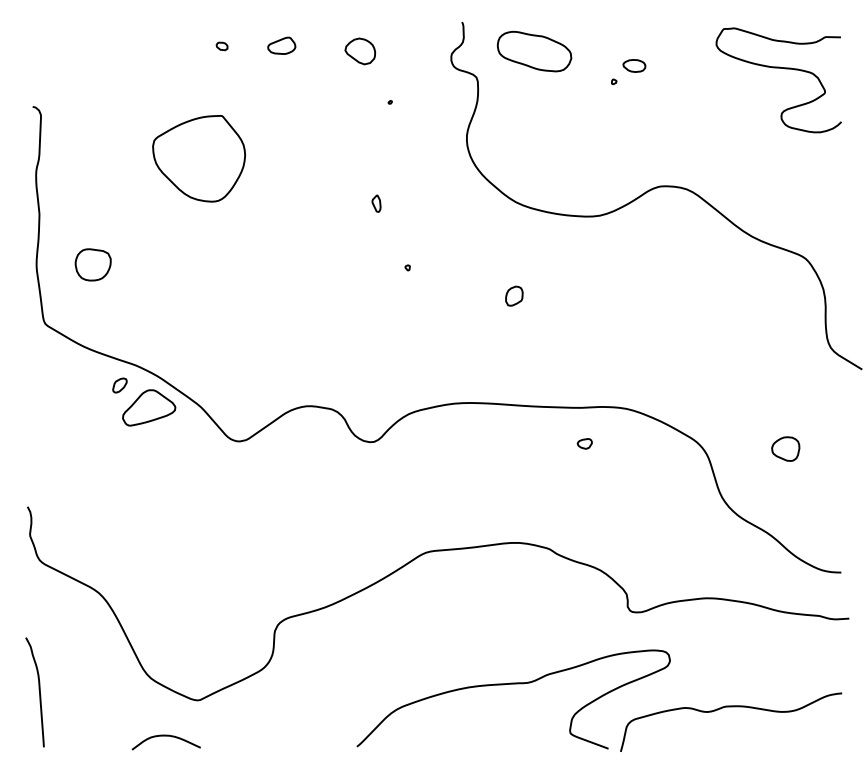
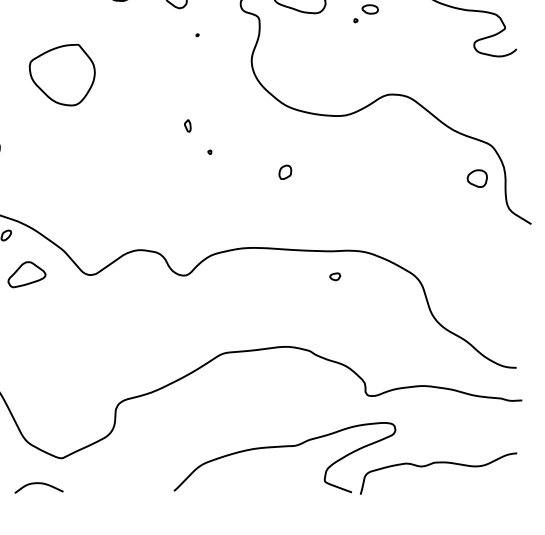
part: (376, 203) -> (187, 125), moved
part: (149, 407) -> (27, 274), moved
part: (785, 448) -> (477, 178), moved

